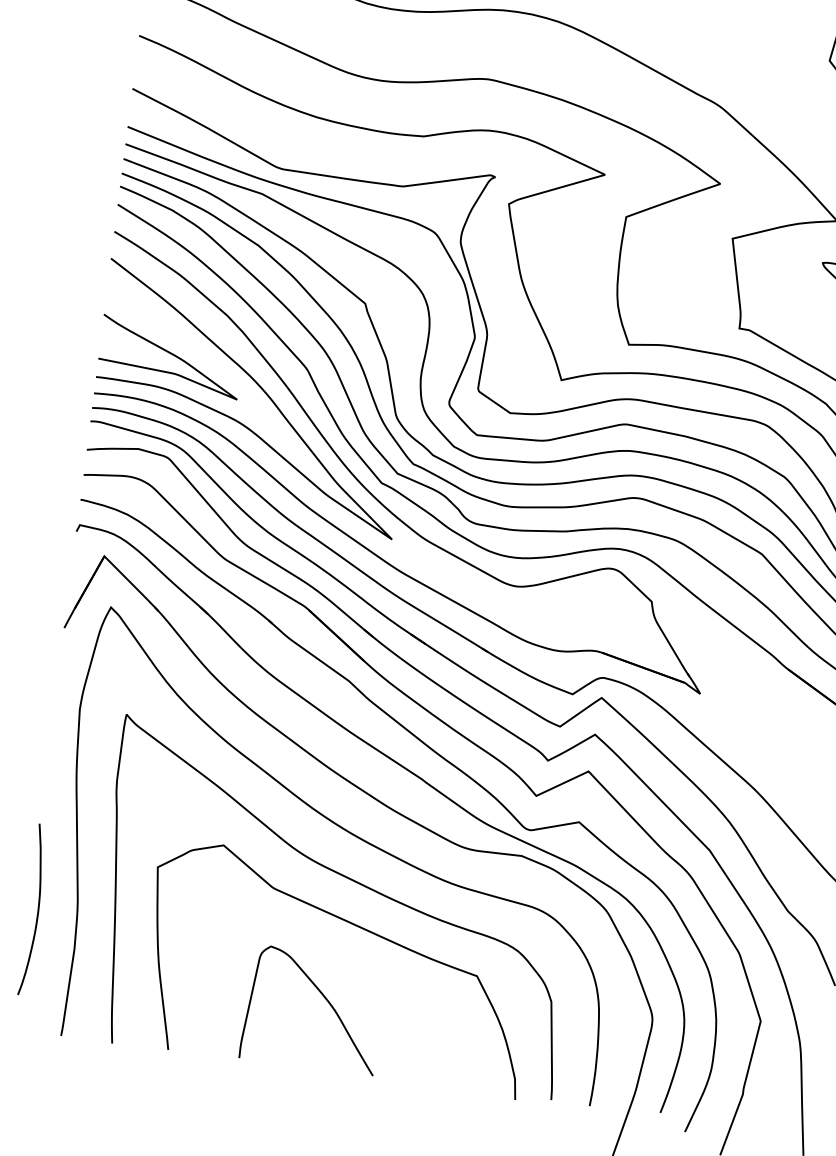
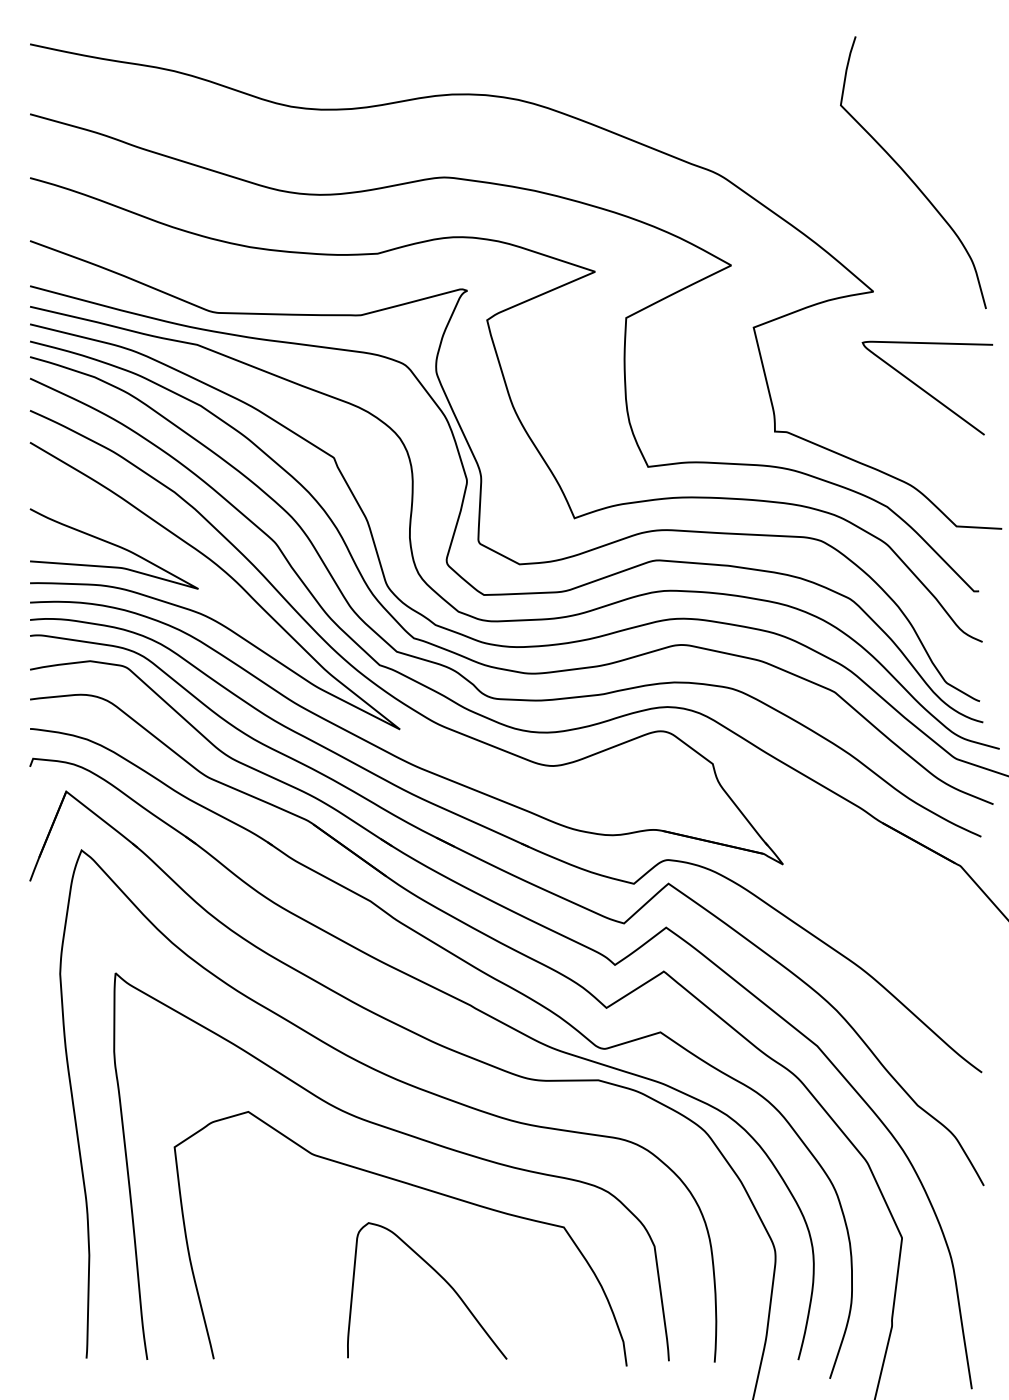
curve: (37, 910) -> (40, 1215), removed
curve: (325, 999) -> (440, 1277), moved

